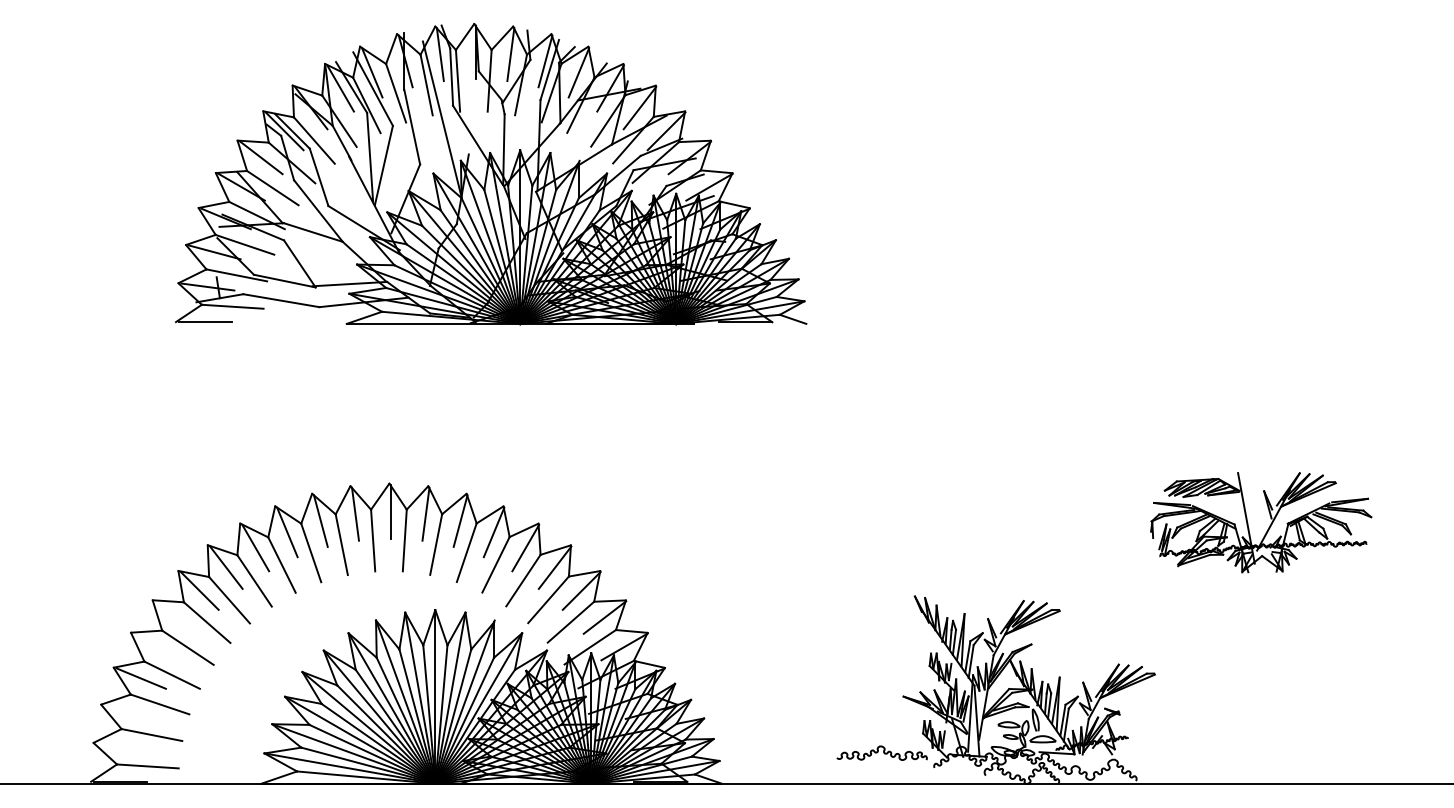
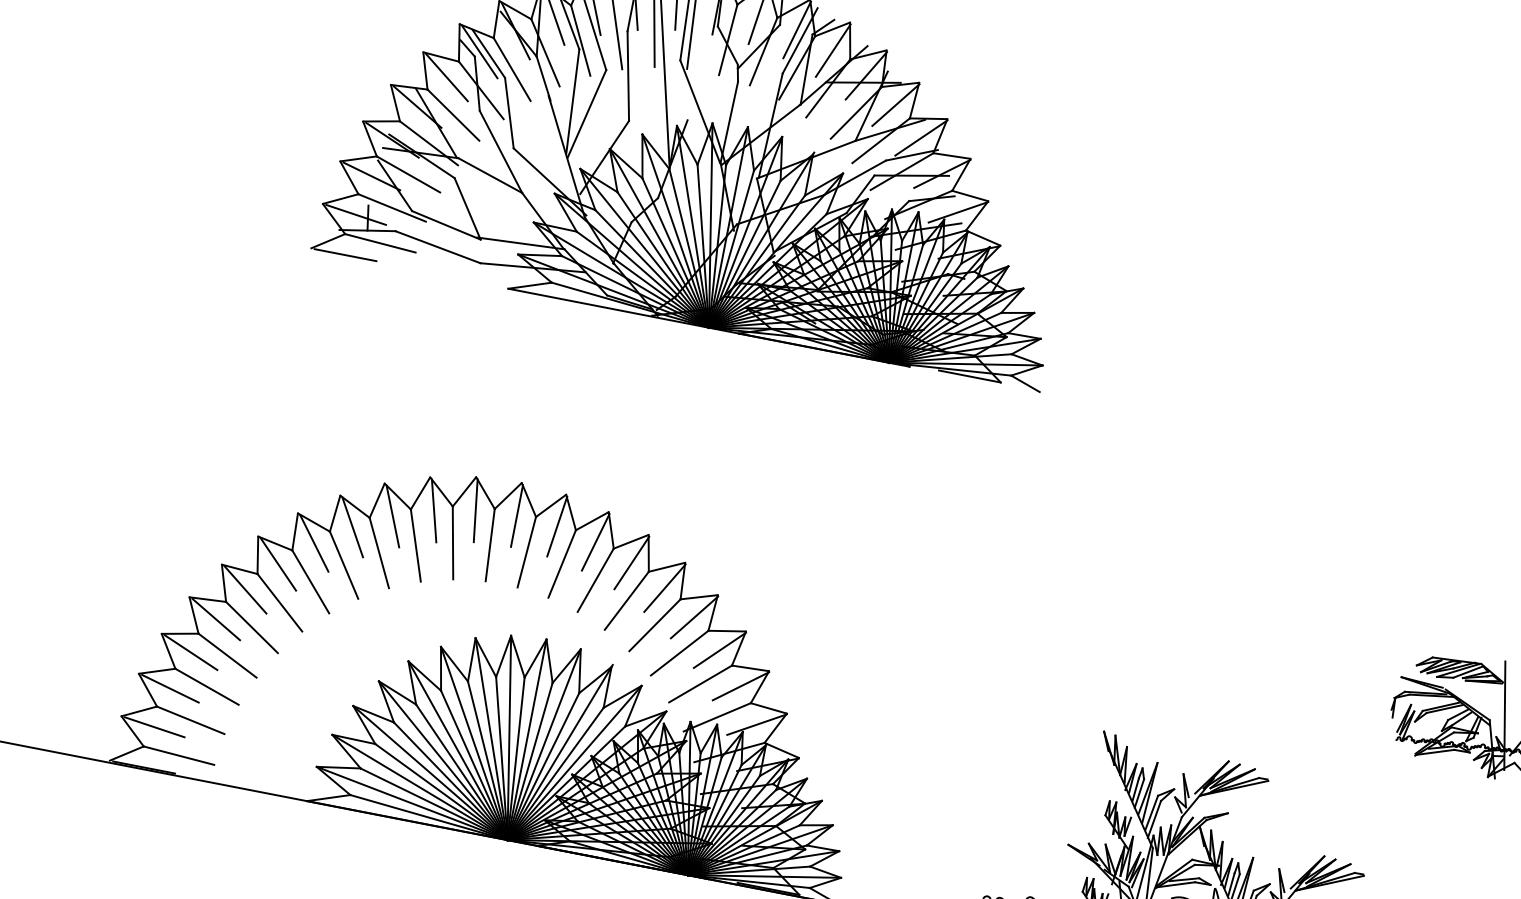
line: (176, 617) -> (245, 589), added
line: (156, 646) -> (215, 618), added
line: (129, 711) -> (170, 688), added
line: (122, 746) -> (154, 726), added

